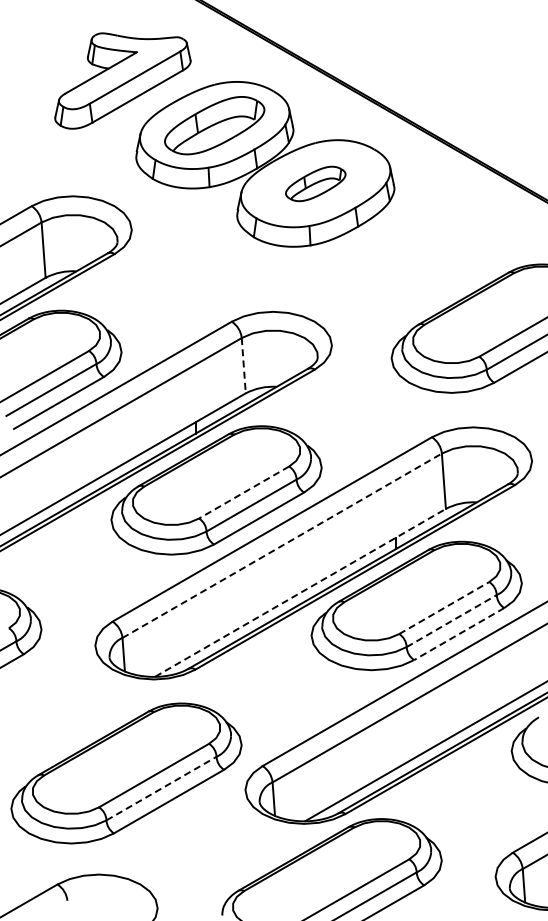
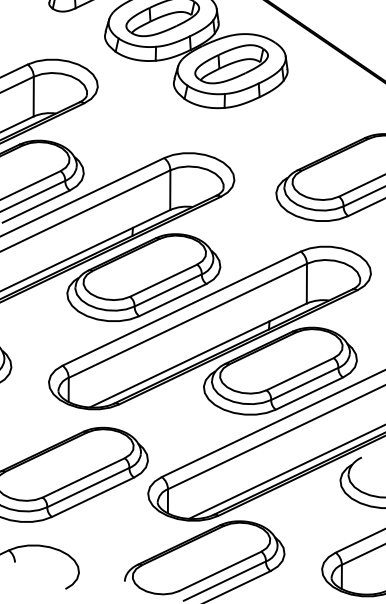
part: (315, 183) -> (231, 63), size x1.67
line: (243, 365) -> (170, 189), dashed -> solid
line: (244, 492) -> (163, 280), dashed -> solid
line: (282, 545) -> (188, 320), dashed -> solid
line: (300, 592) -> (198, 355), dashed -> solid
line: (444, 608) -> (300, 374), dashed -> solid
line: (451, 621) -> (304, 384), dashed -> solid
line: (459, 634) -> (309, 393), dashed -> solid
line: (161, 788) -> (88, 487), dashed -> solid

